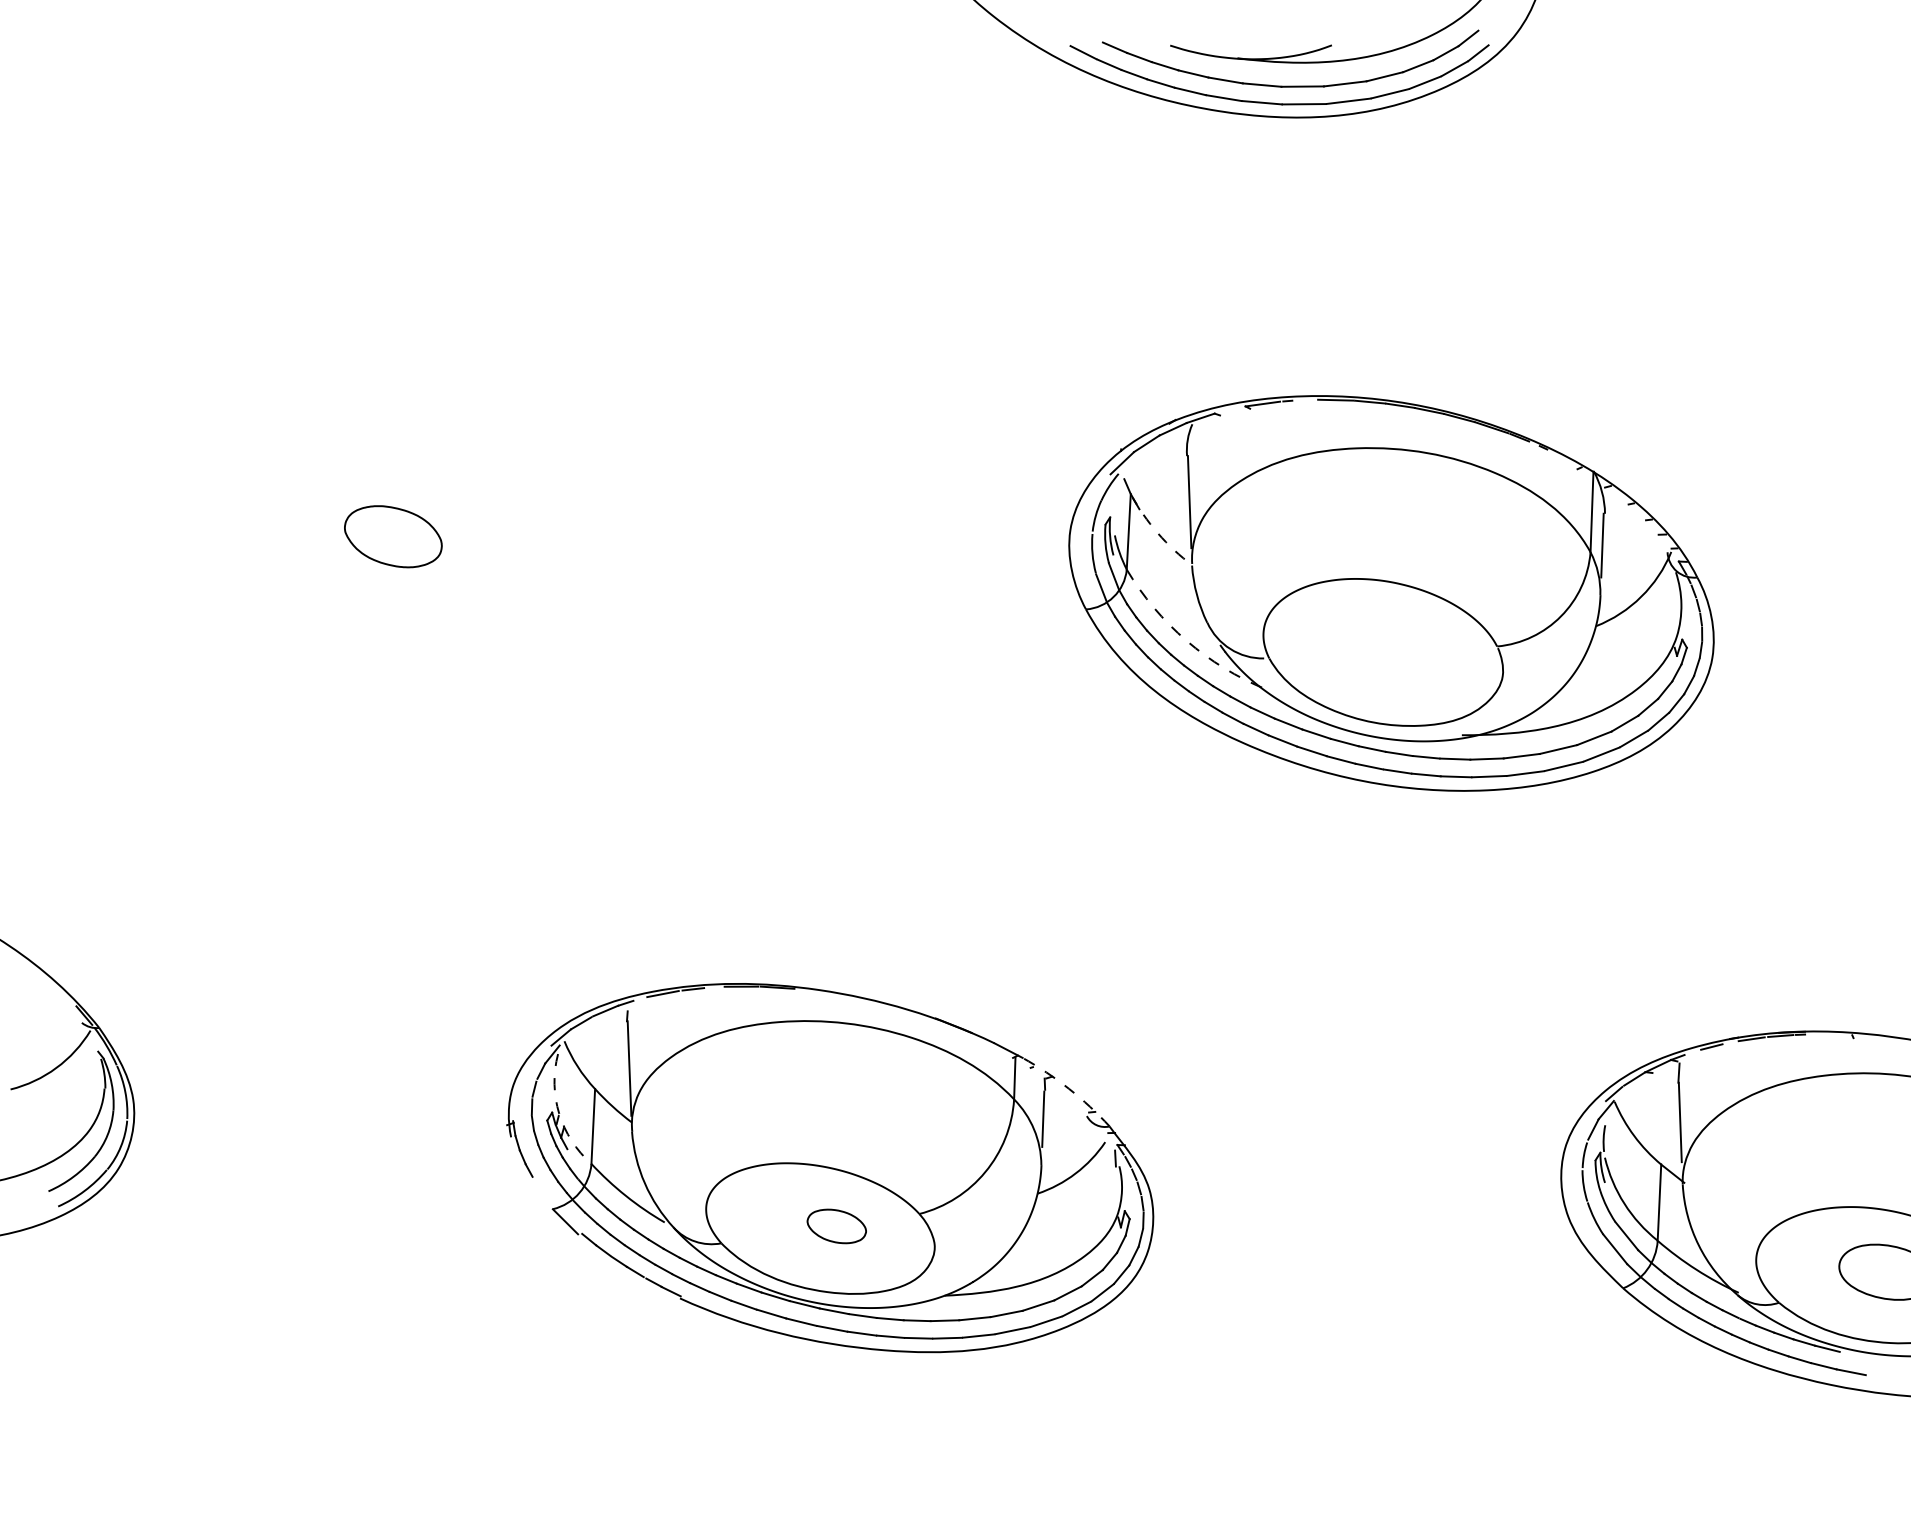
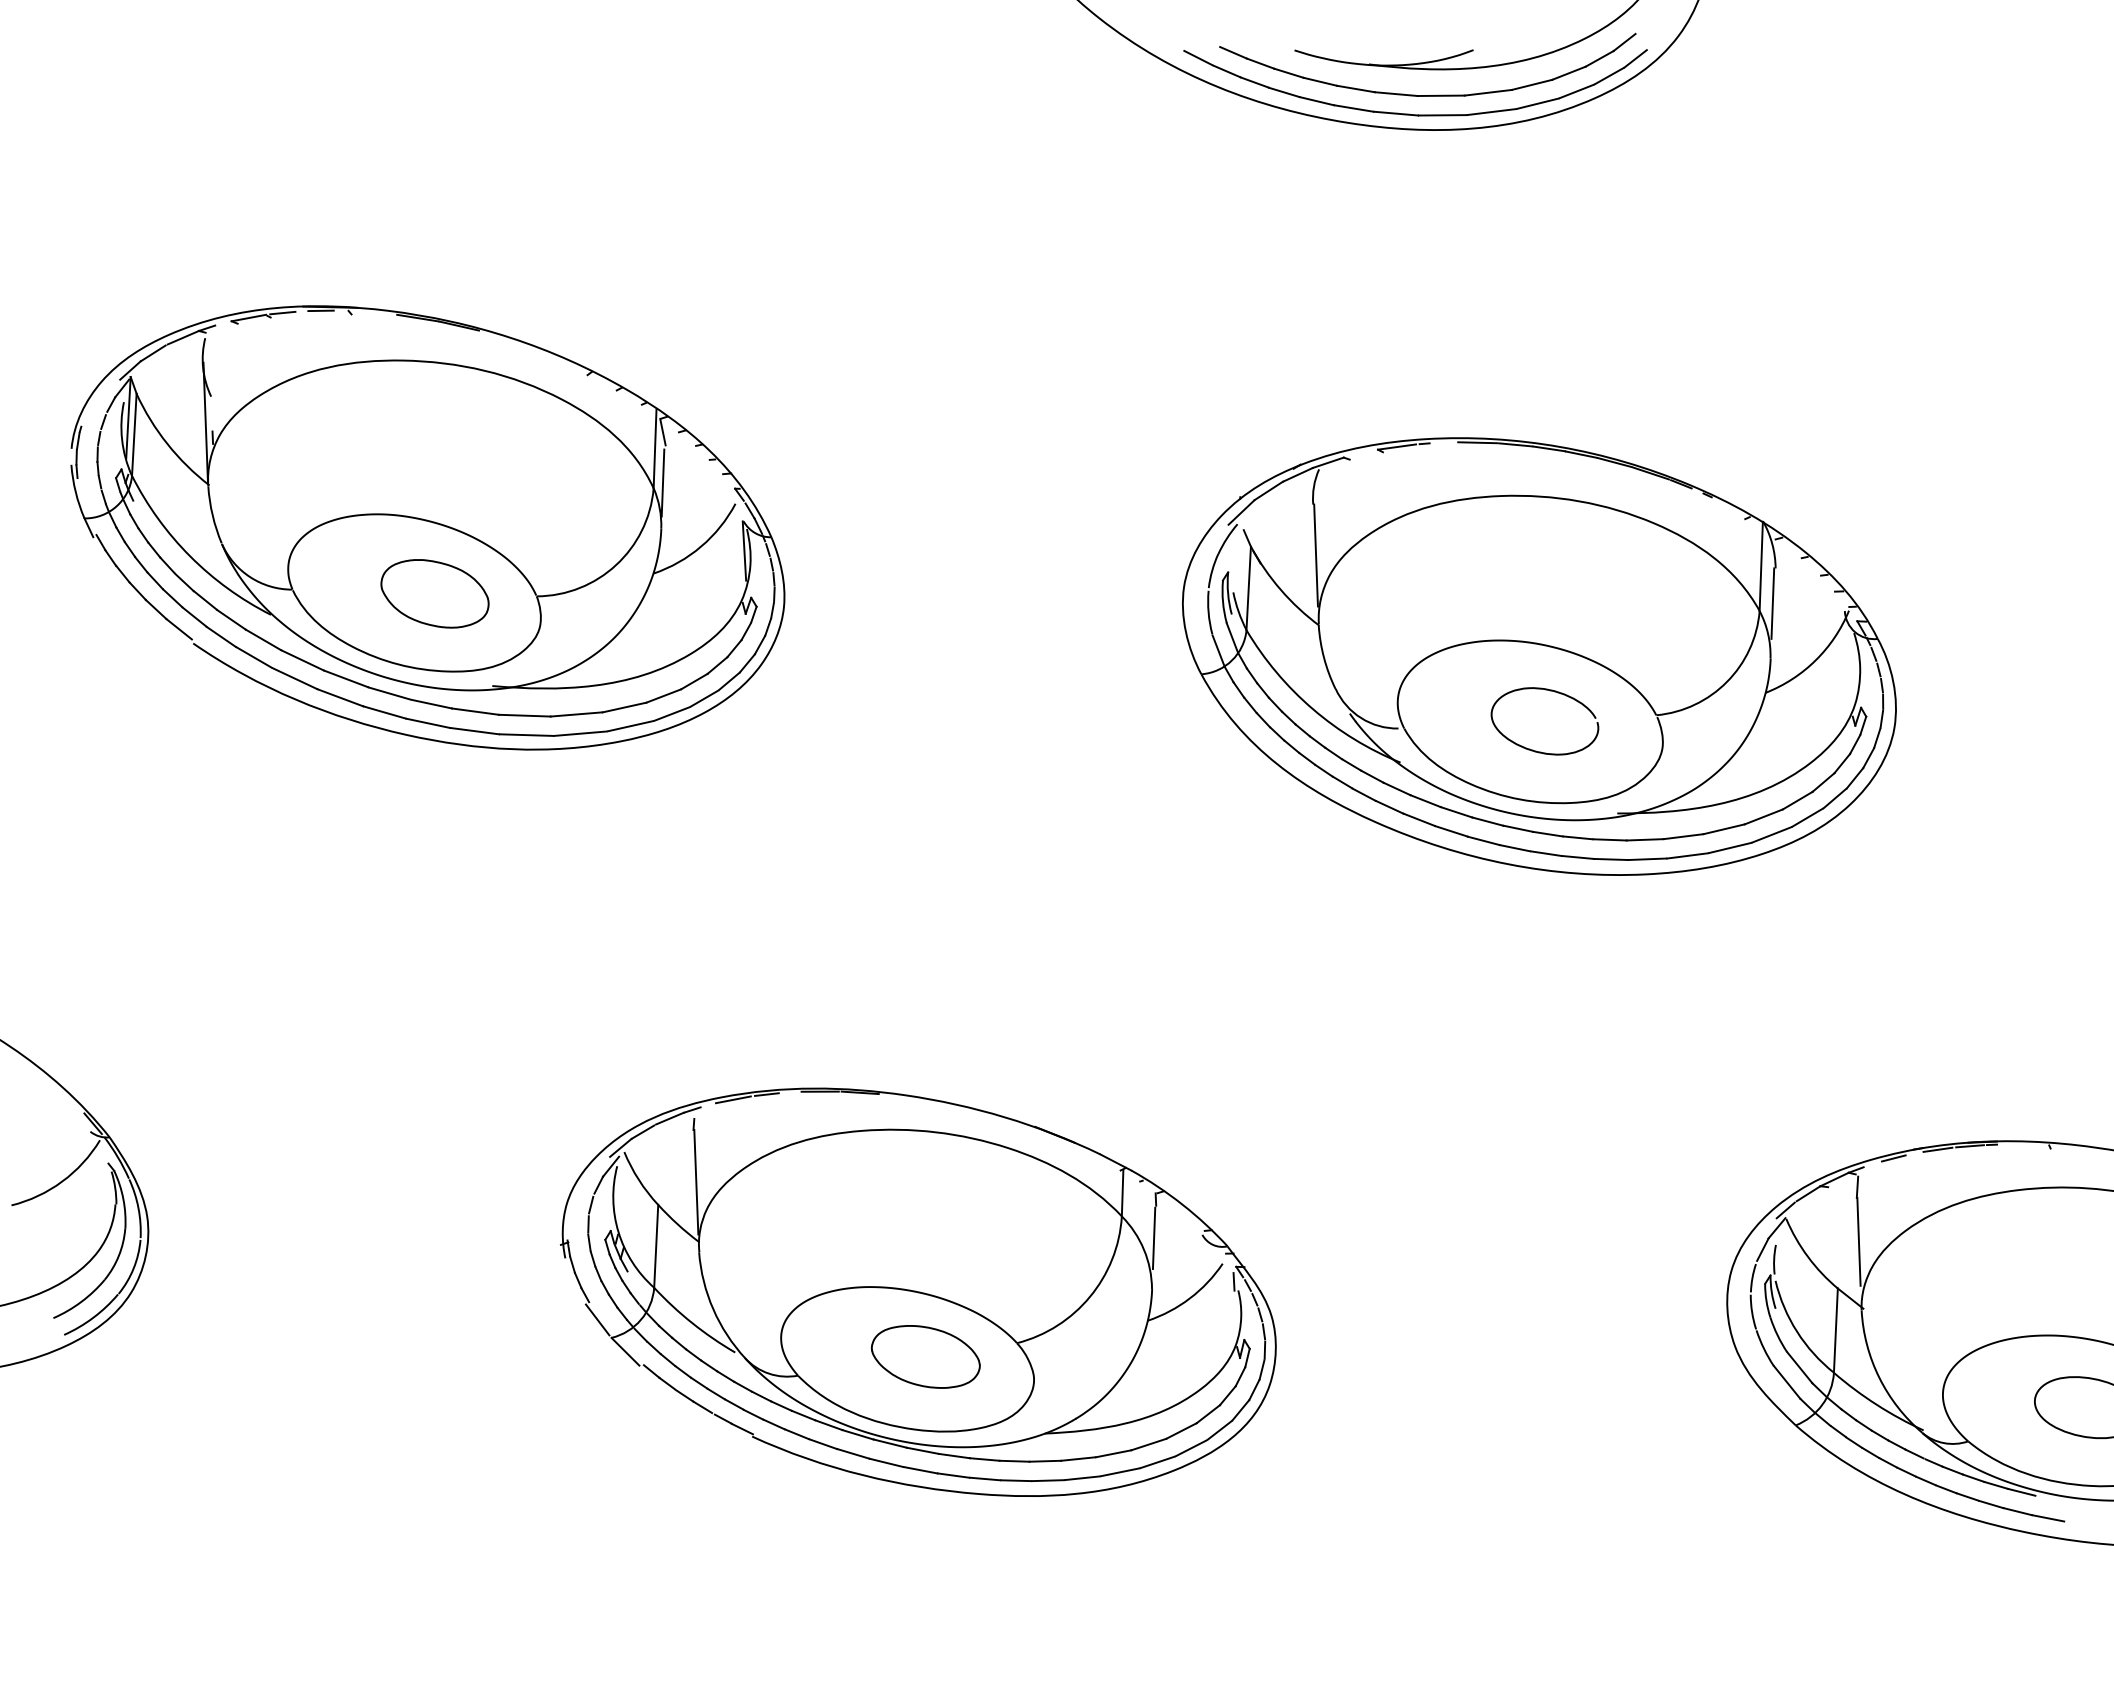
part: (386, 476) -> (427, 527), added
arc: (1157, 533) -> (1280, 590), dashed -> solid
arc: (1186, 640) -> (1312, 708), dashed -> solid
curve: (1386, 677) -> (1533, 749), added
arc: (1068, 1088) -> (1182, 1204), dashed -> solid
arc: (559, 1113) -> (618, 1232), dashed -> solid
line: (540, 1192) -> (597, 1319), added
part: (836, 1226) -> (925, 1356), size x1.67

